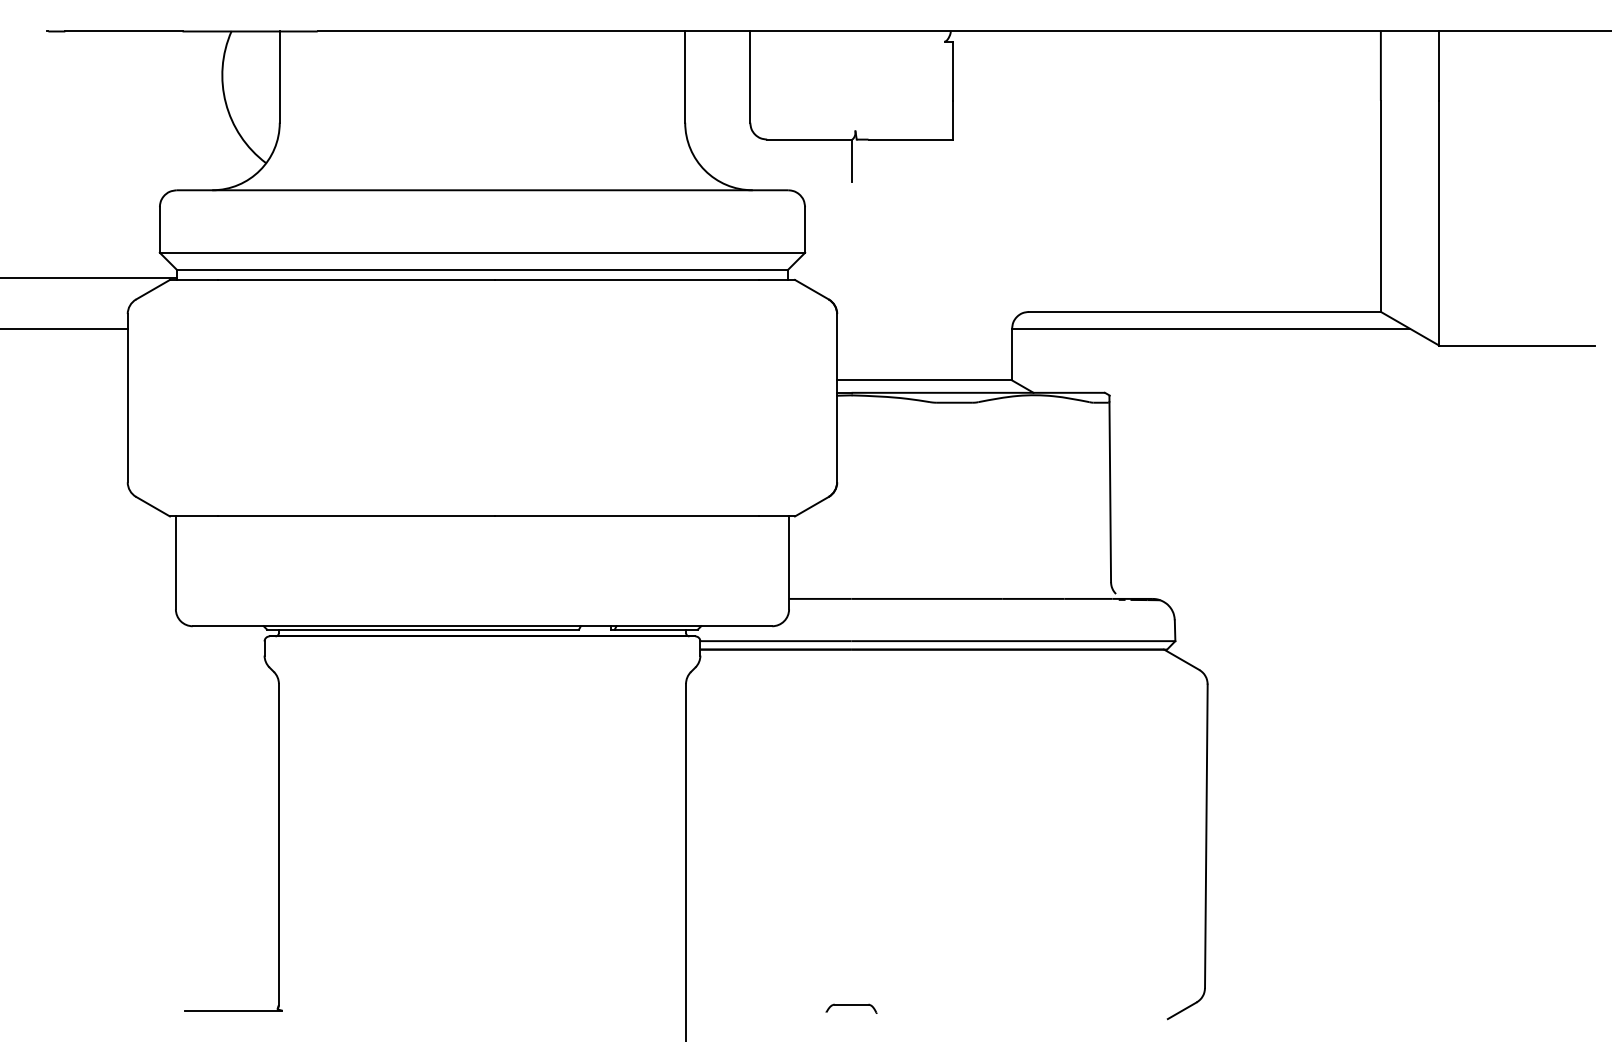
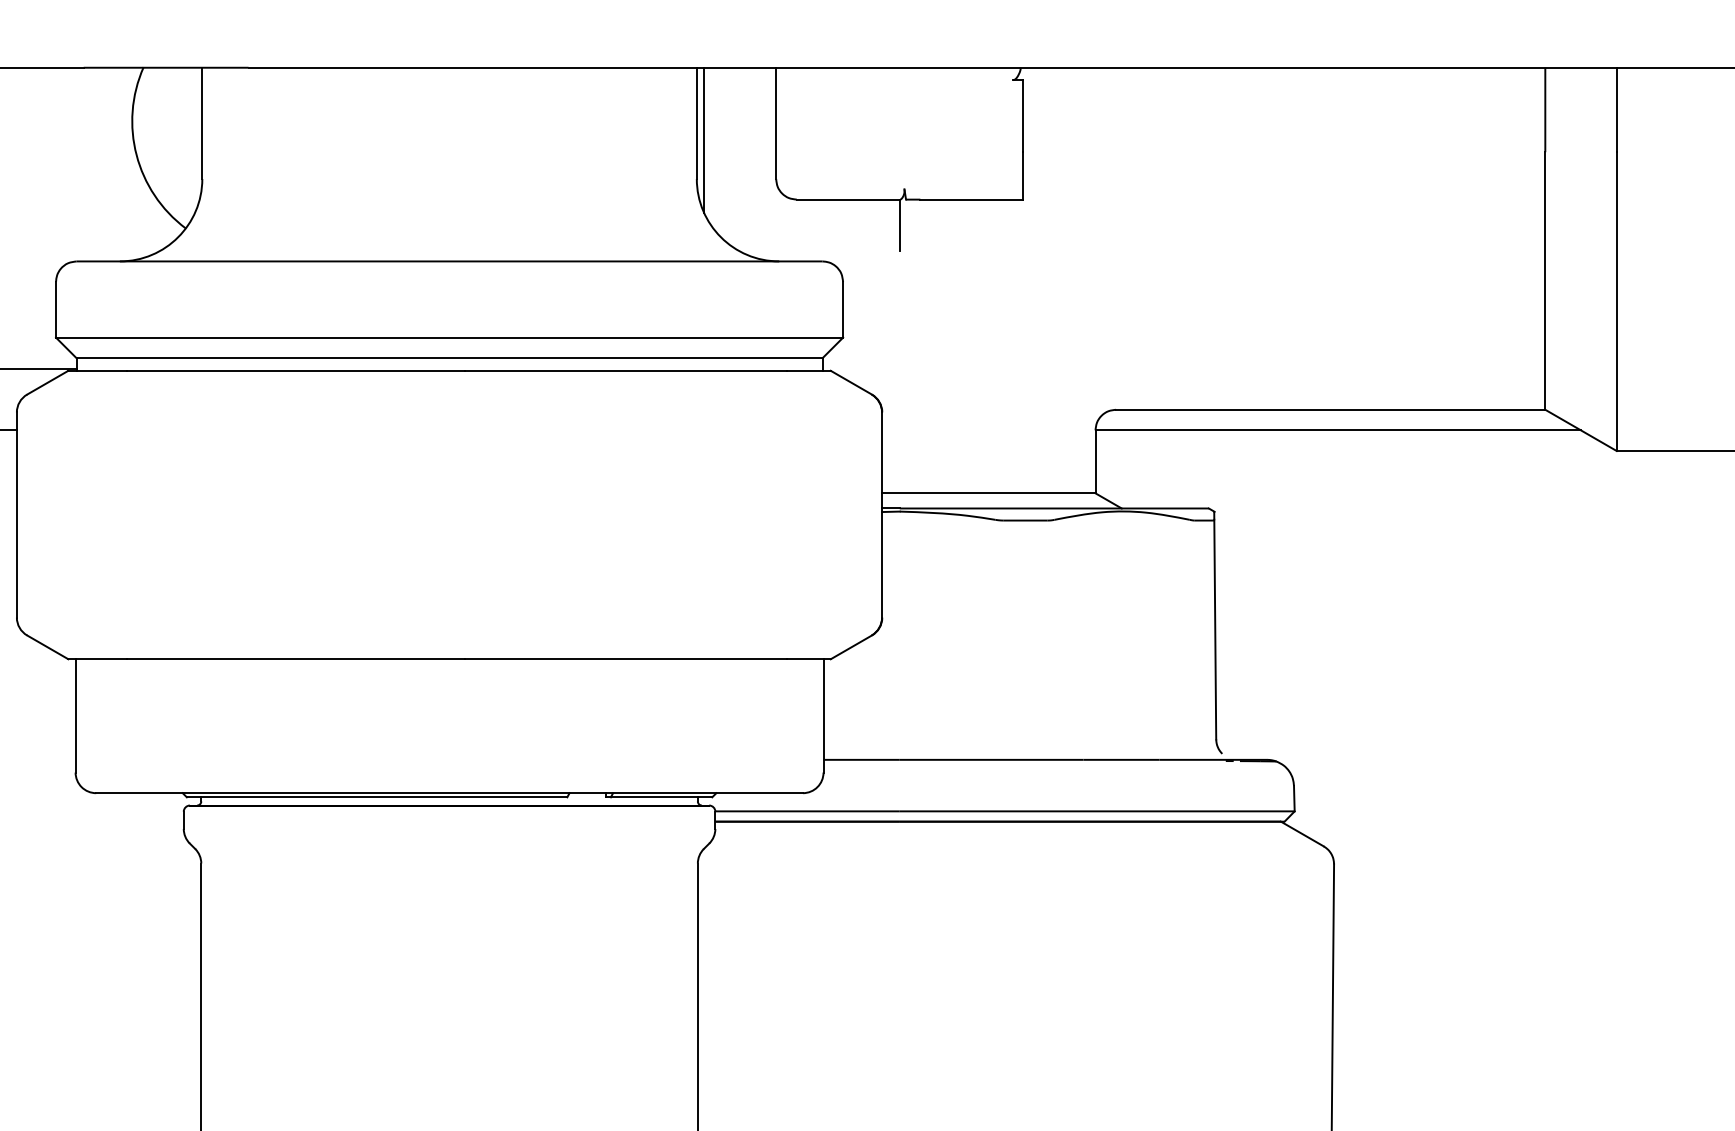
line: (691, 90) -> (704, 139), added

